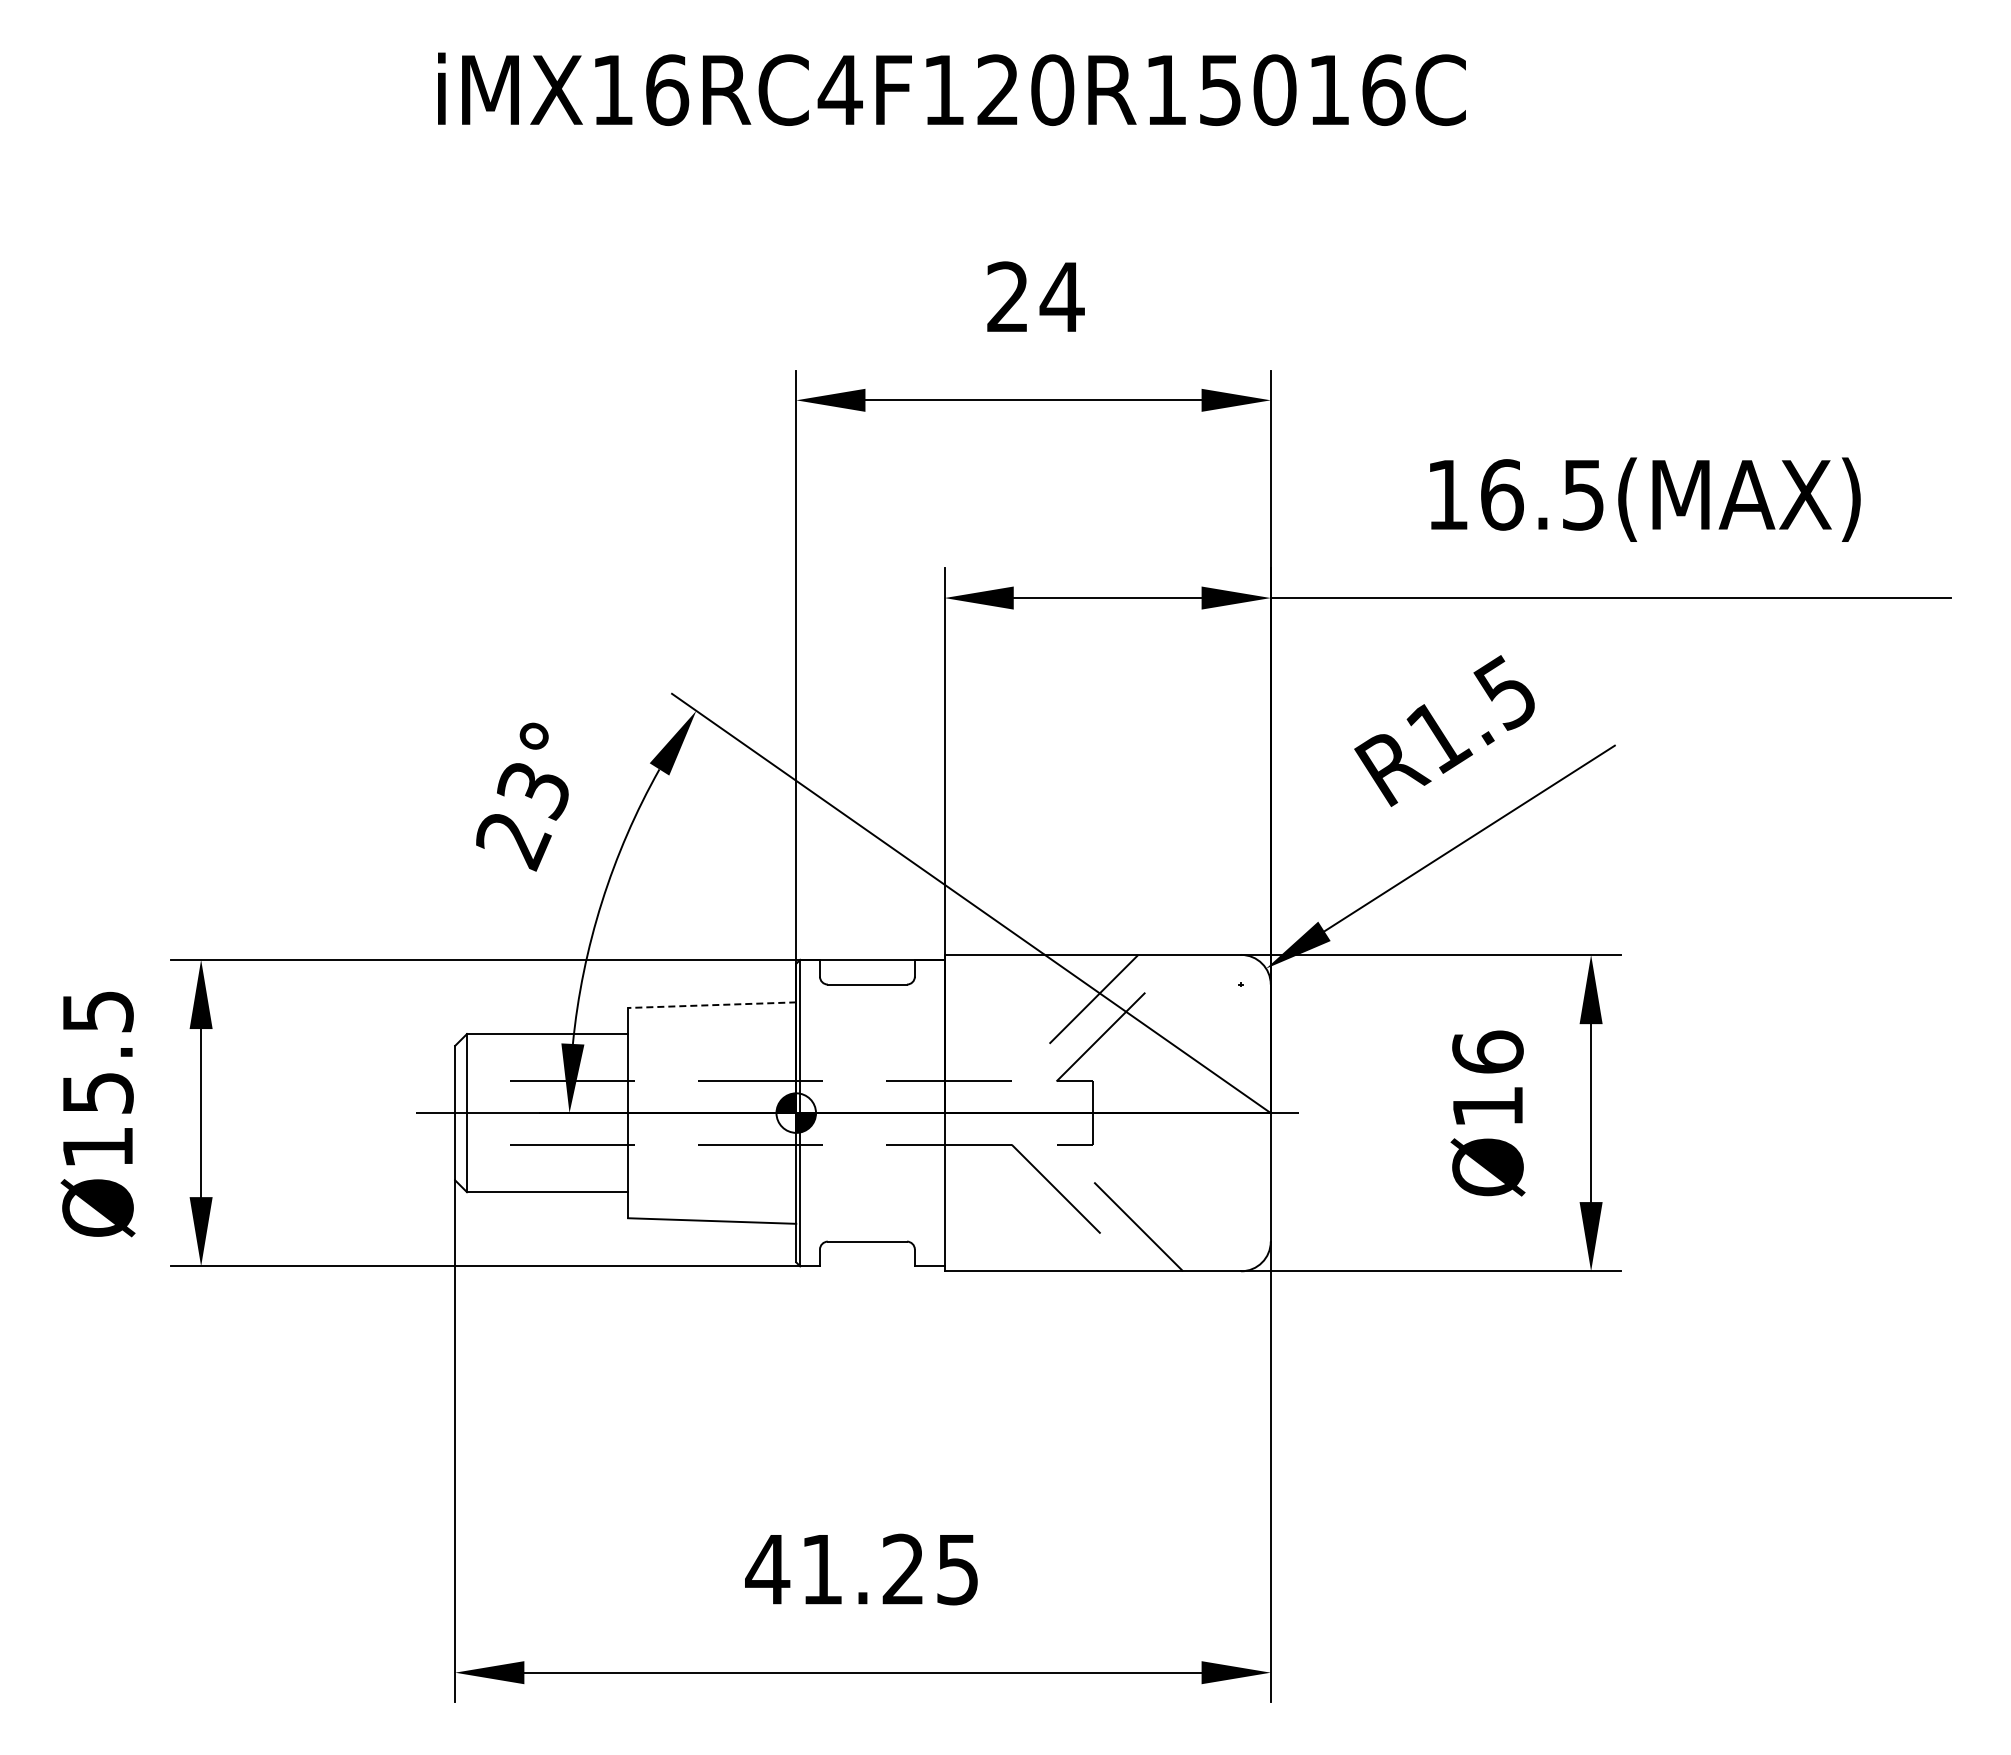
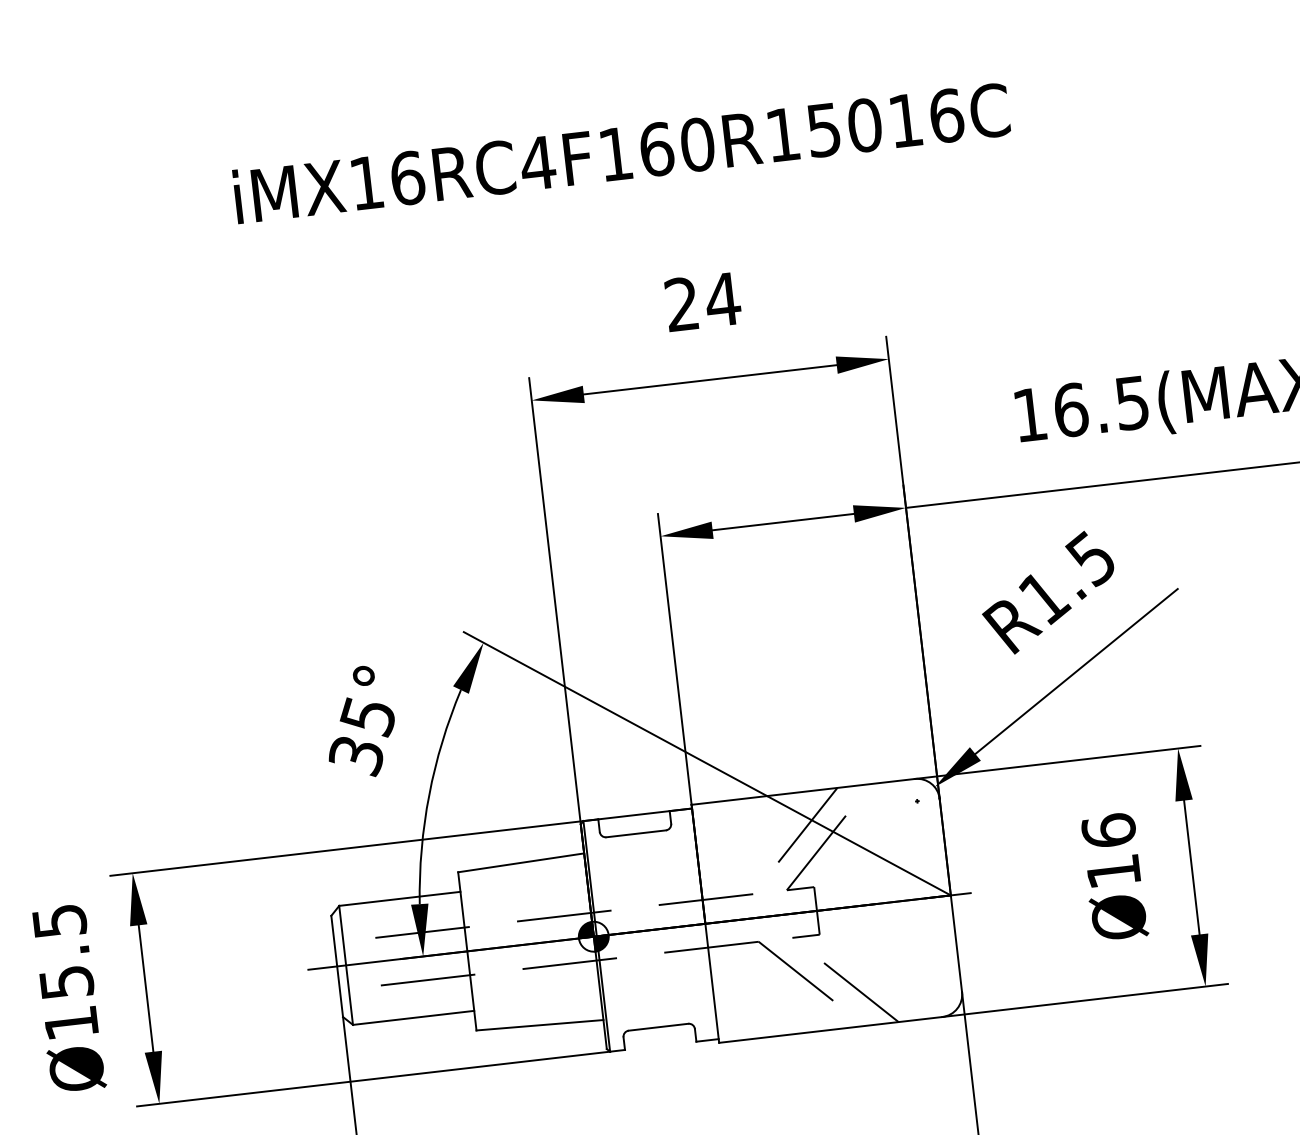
text: (998, 89) -> (656, 148), iMX16RC4F120R15016C -> iMX16RC4F160R15016C
text: (521, 816) -> (361, 737), 23° -> 35°
line: (711, 1005) -> (520, 863), dashed -> solid

